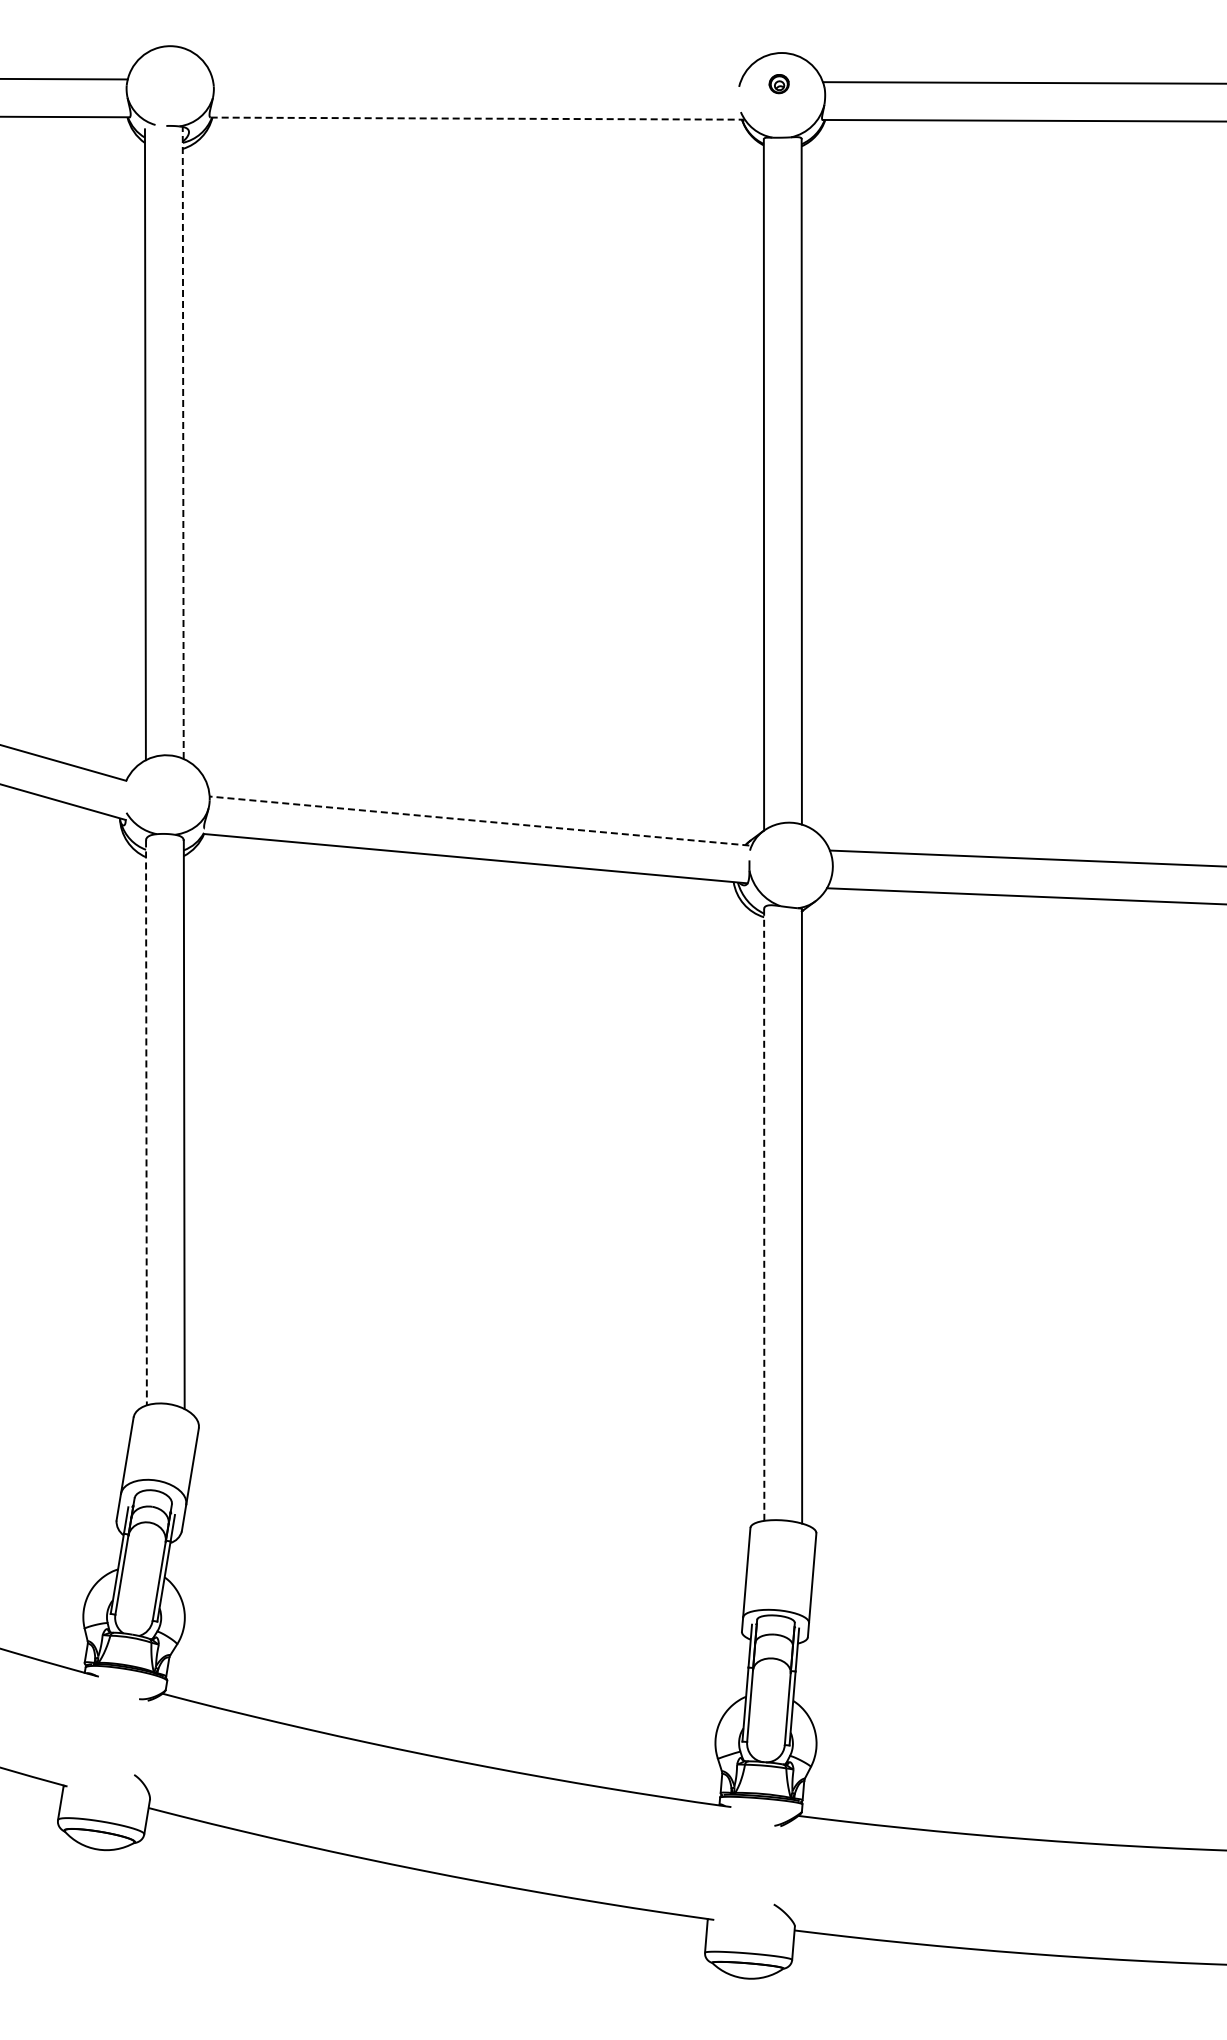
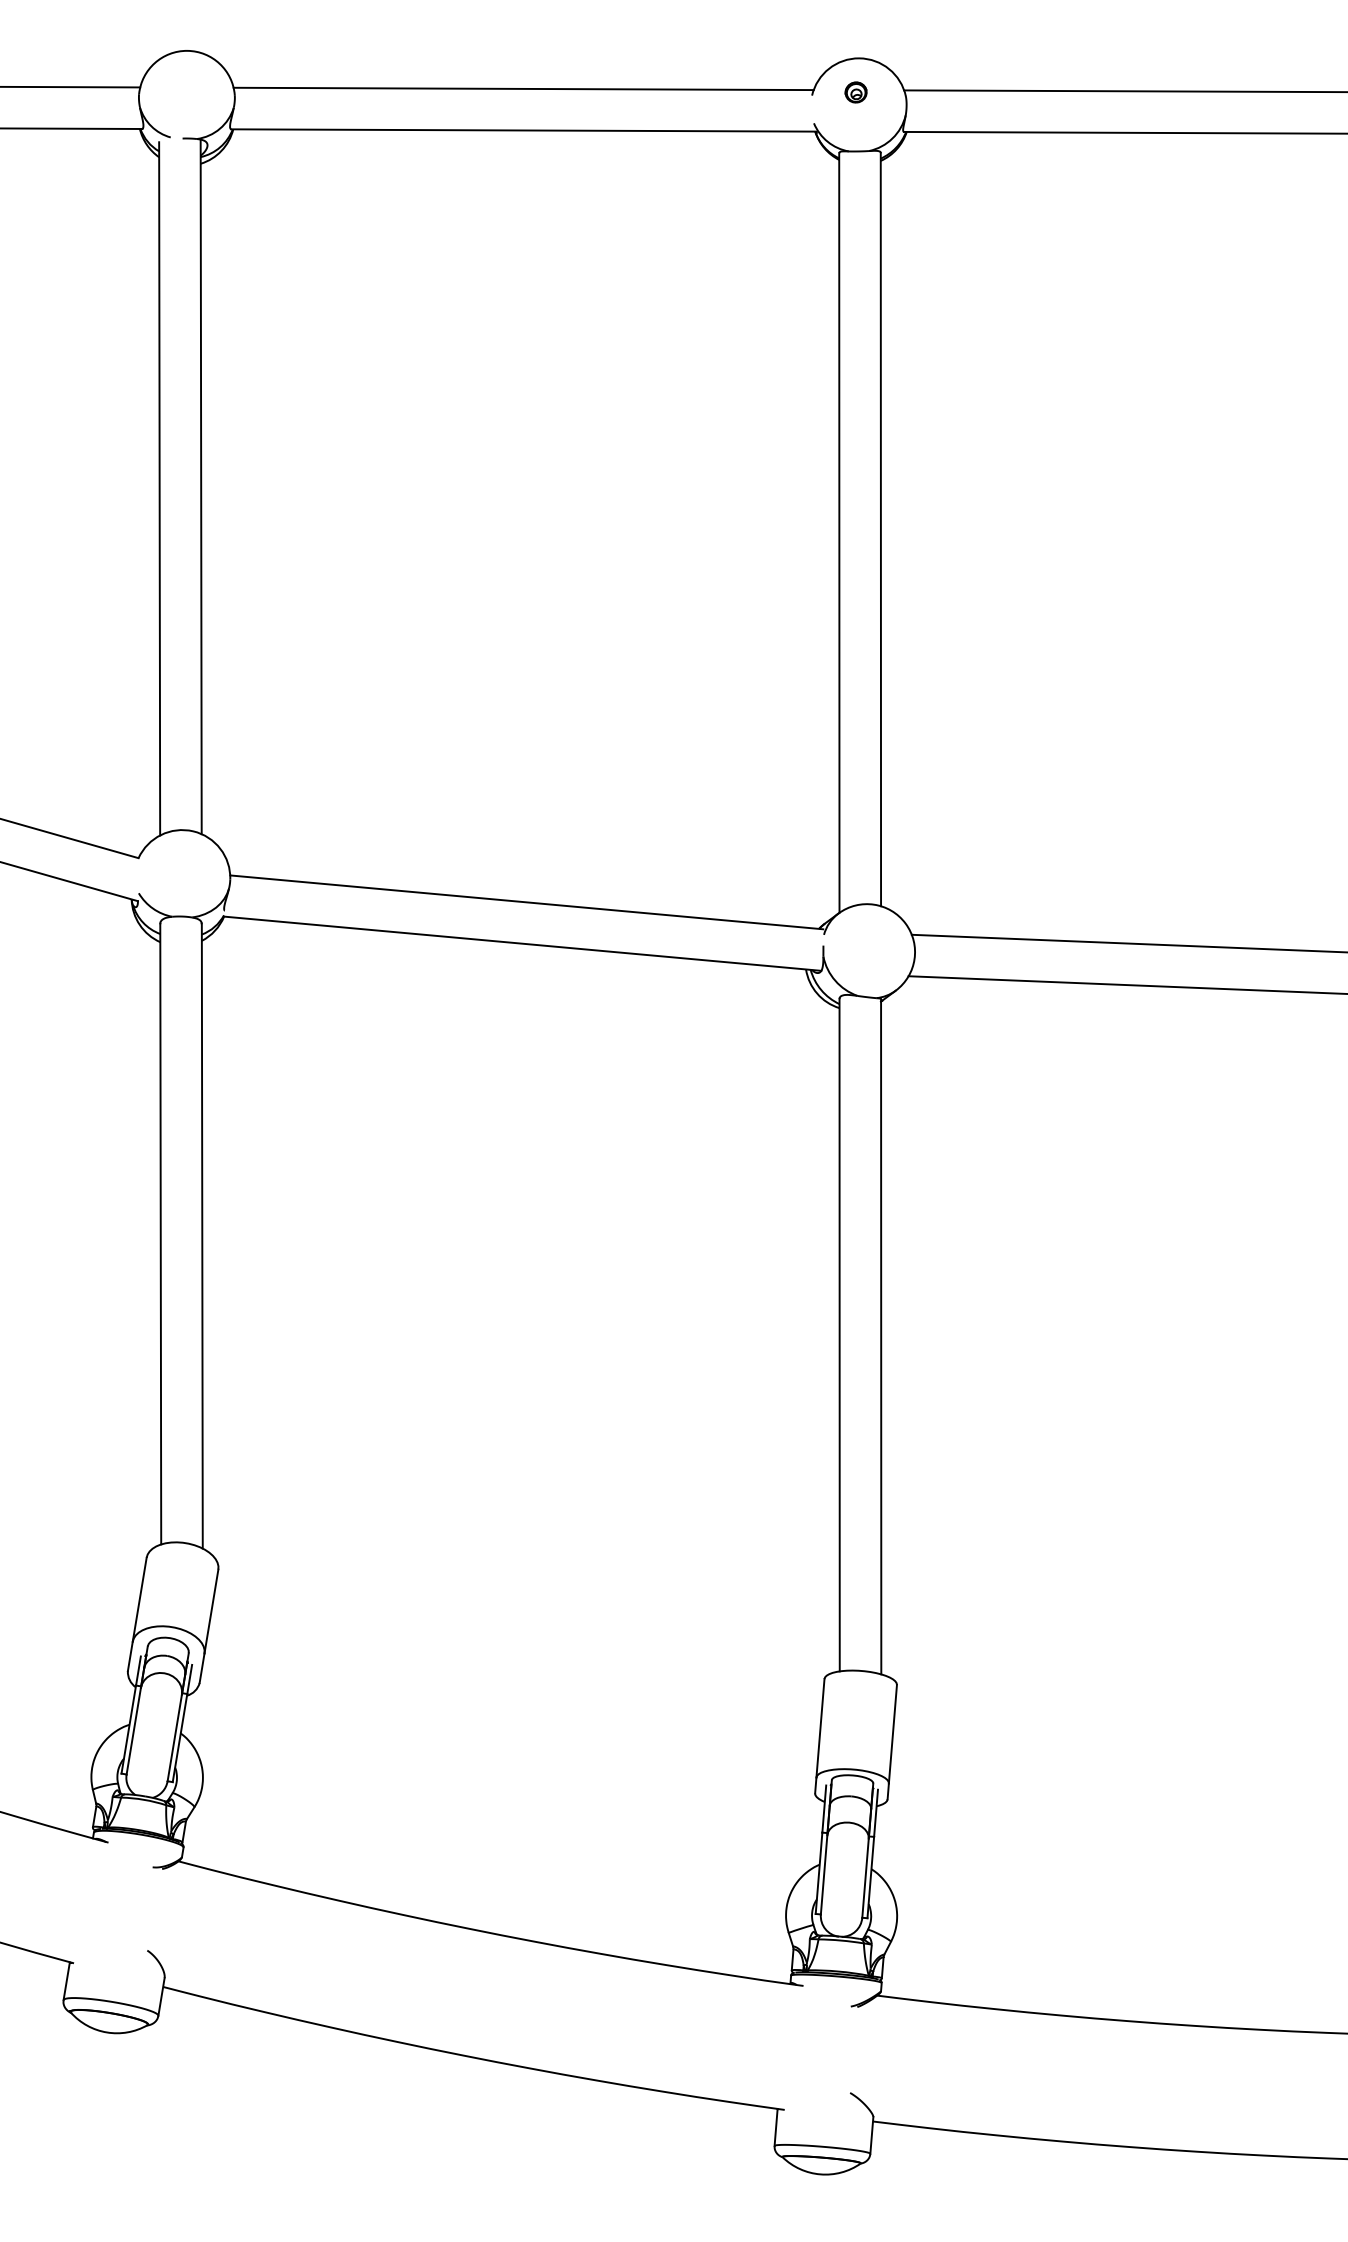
line: (476, 80) -> (523, 88), added
line: (477, 118) -> (524, 130), dashed -> solid
line: (183, 442) -> (201, 486), dashed -> solid
line: (479, 821) -> (526, 902), dashed -> solid
line: (146, 1123) -> (160, 1234), dashed -> solid
line: (764, 1215) -> (839, 1335), dashed -> solid

